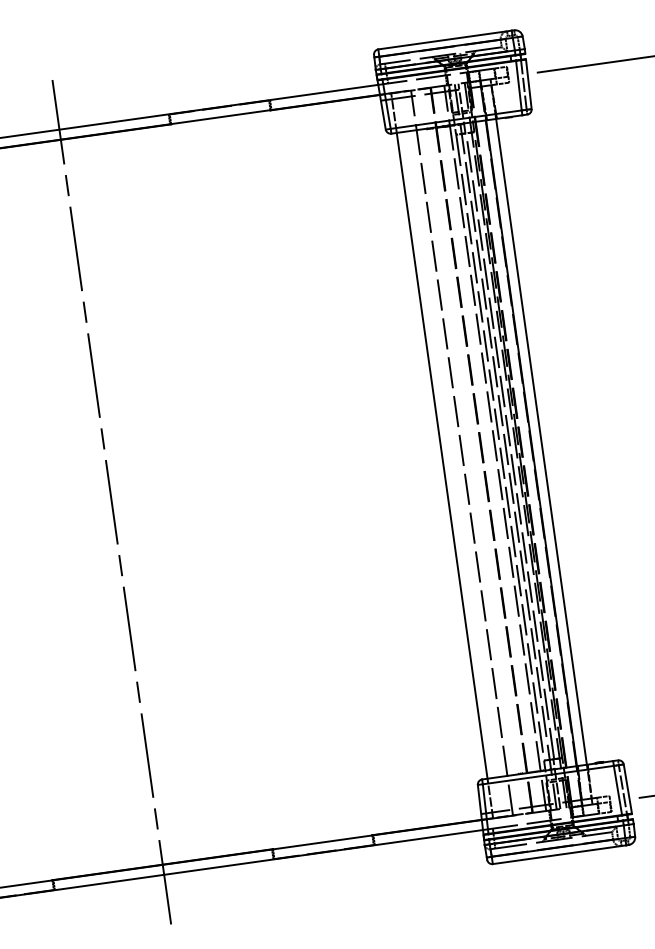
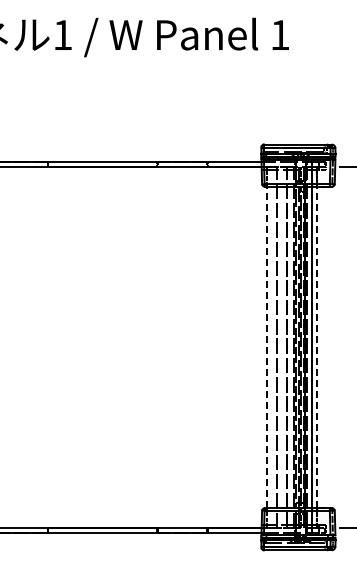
line: (541, 442) -> (316, 347), solid -> dashed
line: (442, 455) -> (267, 347), solid -> dashed
line: (111, 502) -> (102, 347), removed

